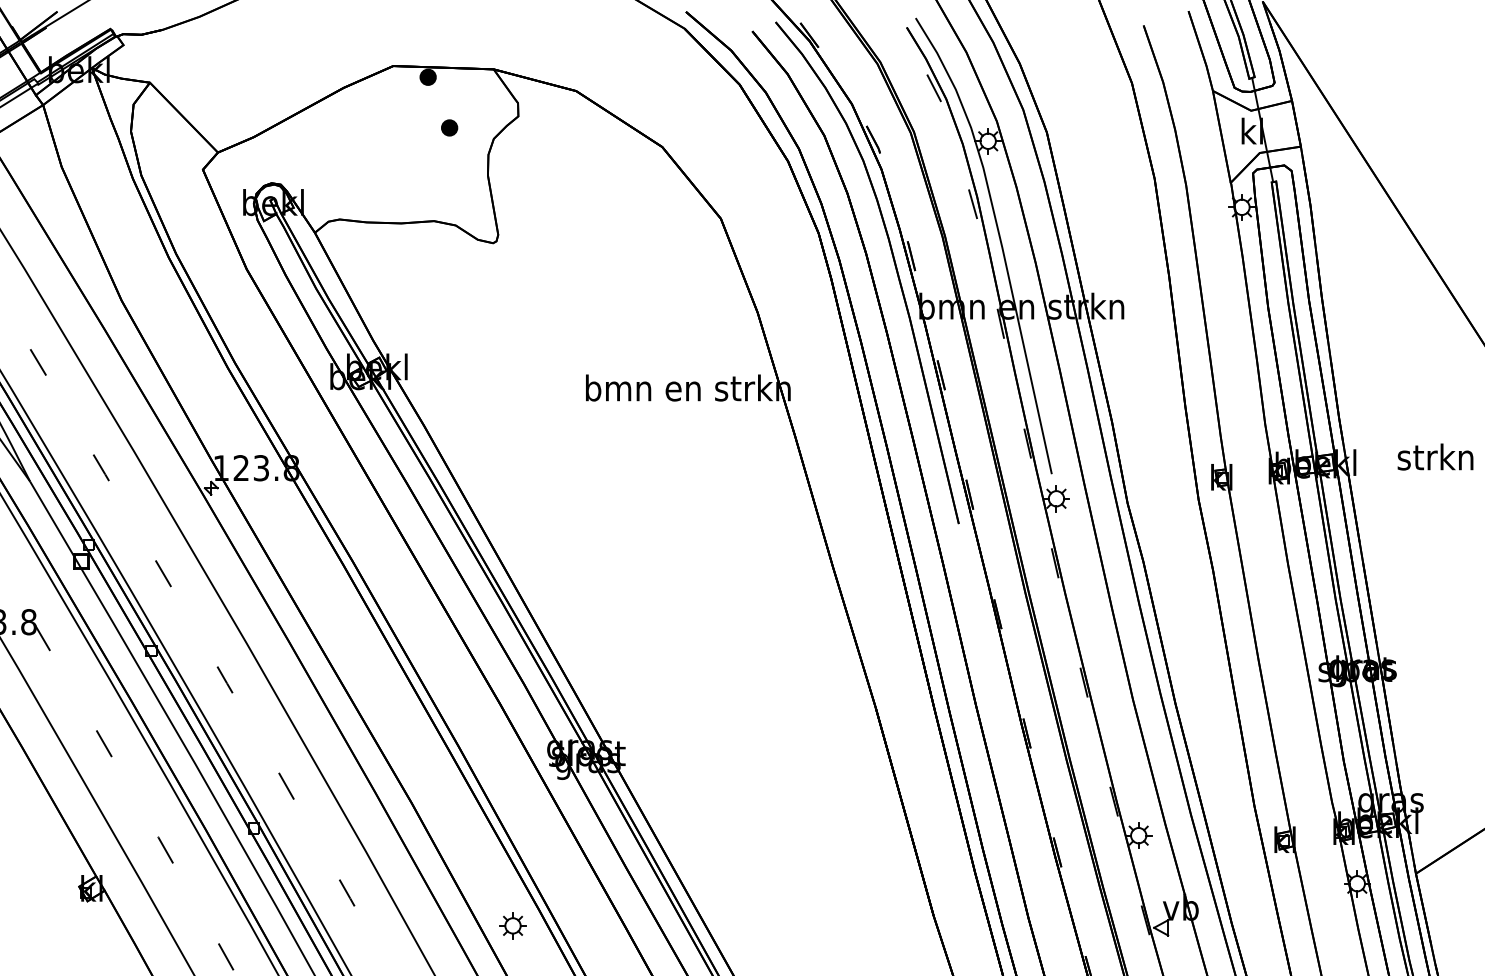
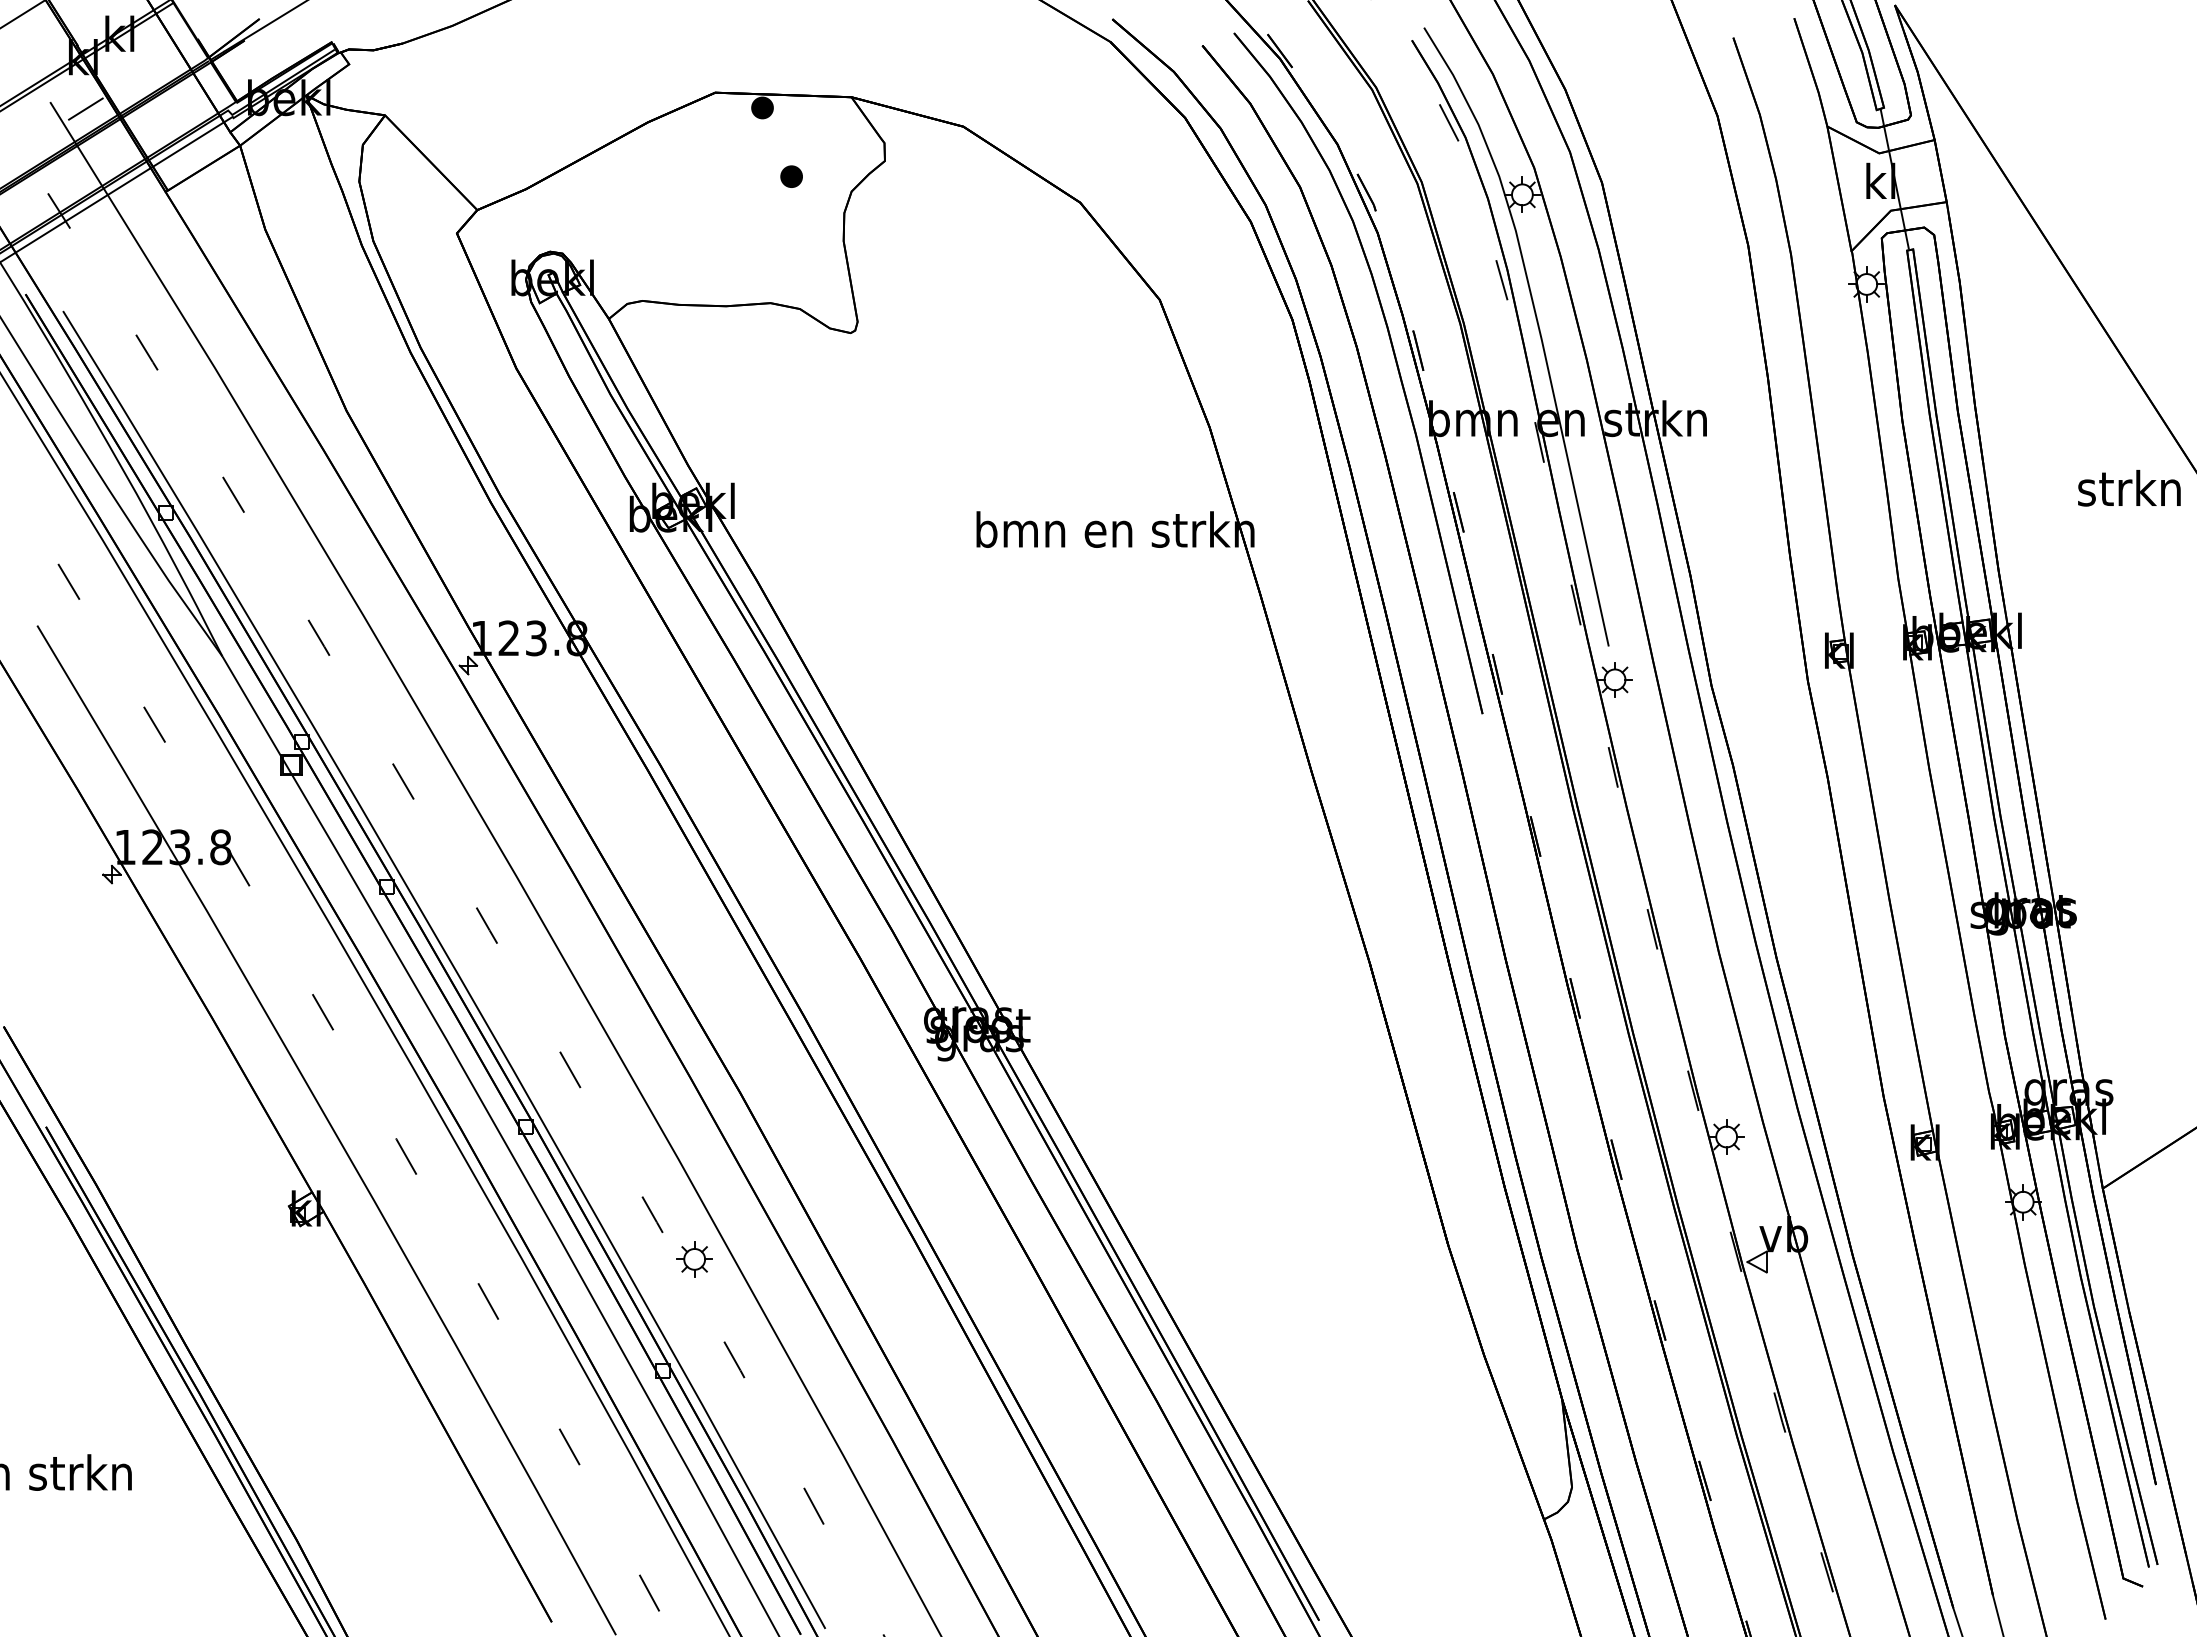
text: (1435, 457) -> (2129, 488), moved
part: (512, 925) -> (694, 1259), moved

